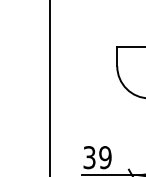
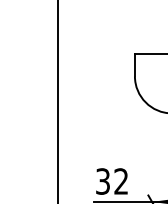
text: (105, 157) -> (121, 181), 39 -> 32

